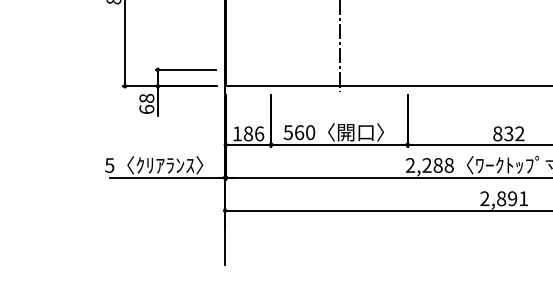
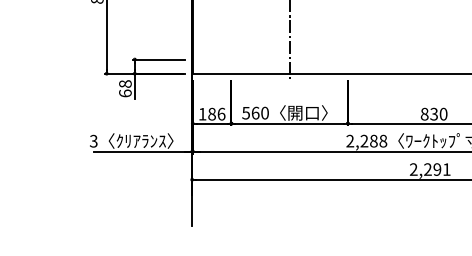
text: (519, 134) -> (443, 114), 832 -> 830
text: (109, 164) -> (93, 140), 5 -> 3
text: (501, 198) -> (427, 169), 2,891 -> 2,291

